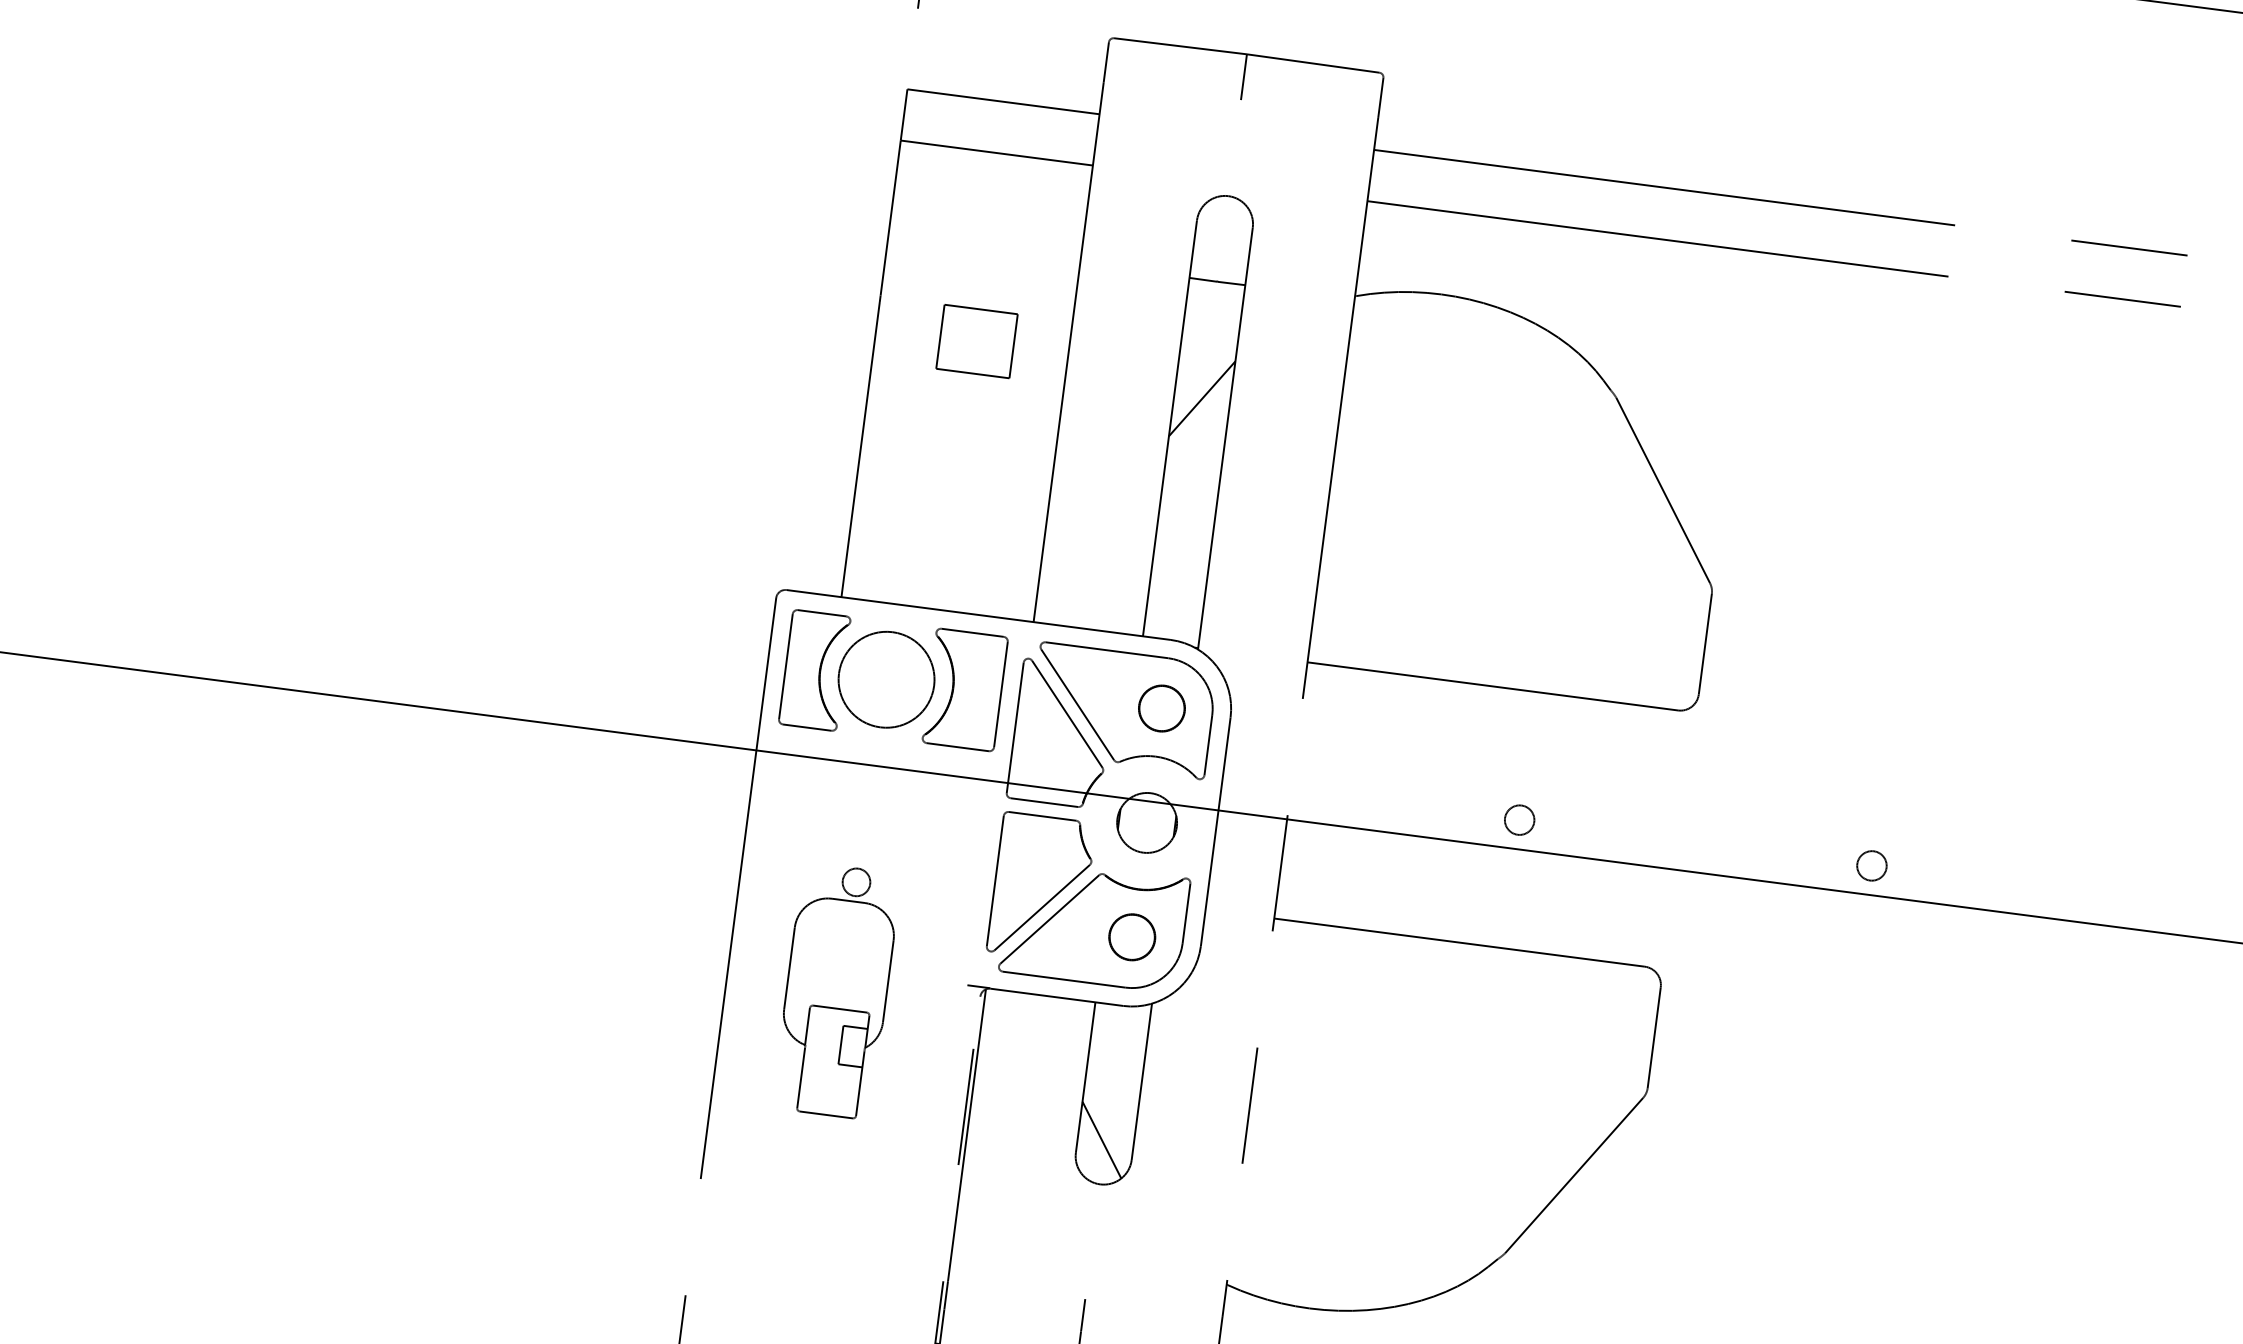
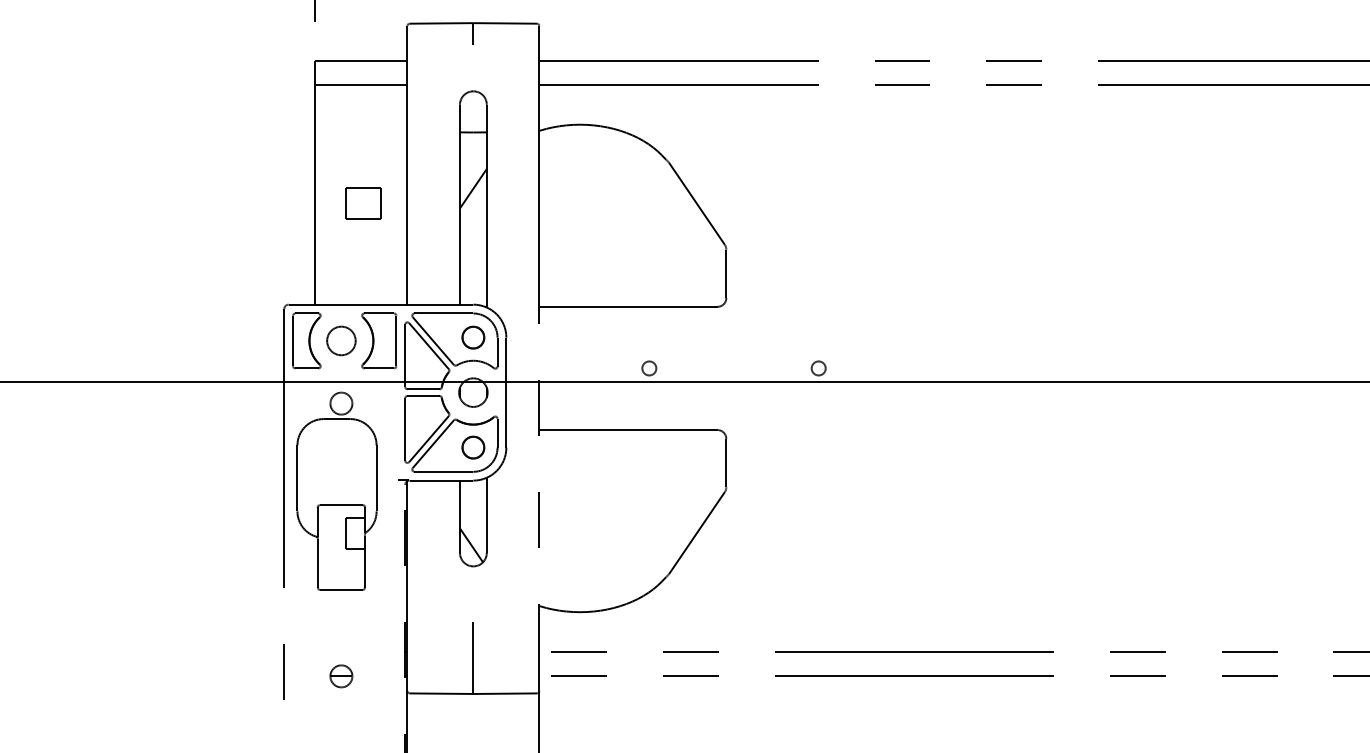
part: (977, 341) -> (363, 203), moved
circle: (886, 678) -> (341, 340), size x0.62
part: (835, 989) -> (336, 490), size x1.67

